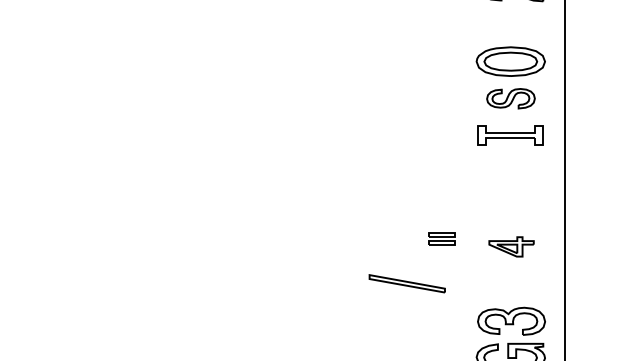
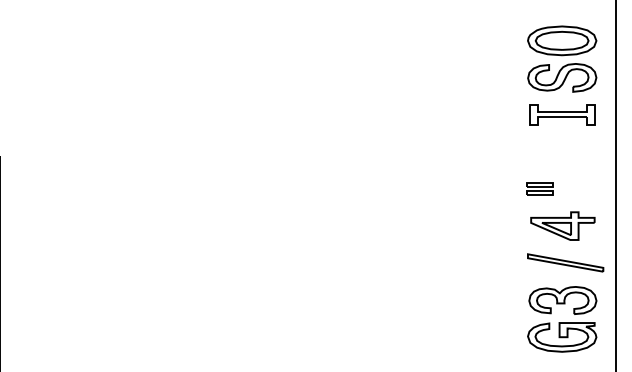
part: (511, 98) -> (562, 77), size x1.43
part: (441, 238) -> (539, 188), moved
part: (511, 246) -> (562, 225), size x1.43
part: (407, 283) -> (565, 262), moved

